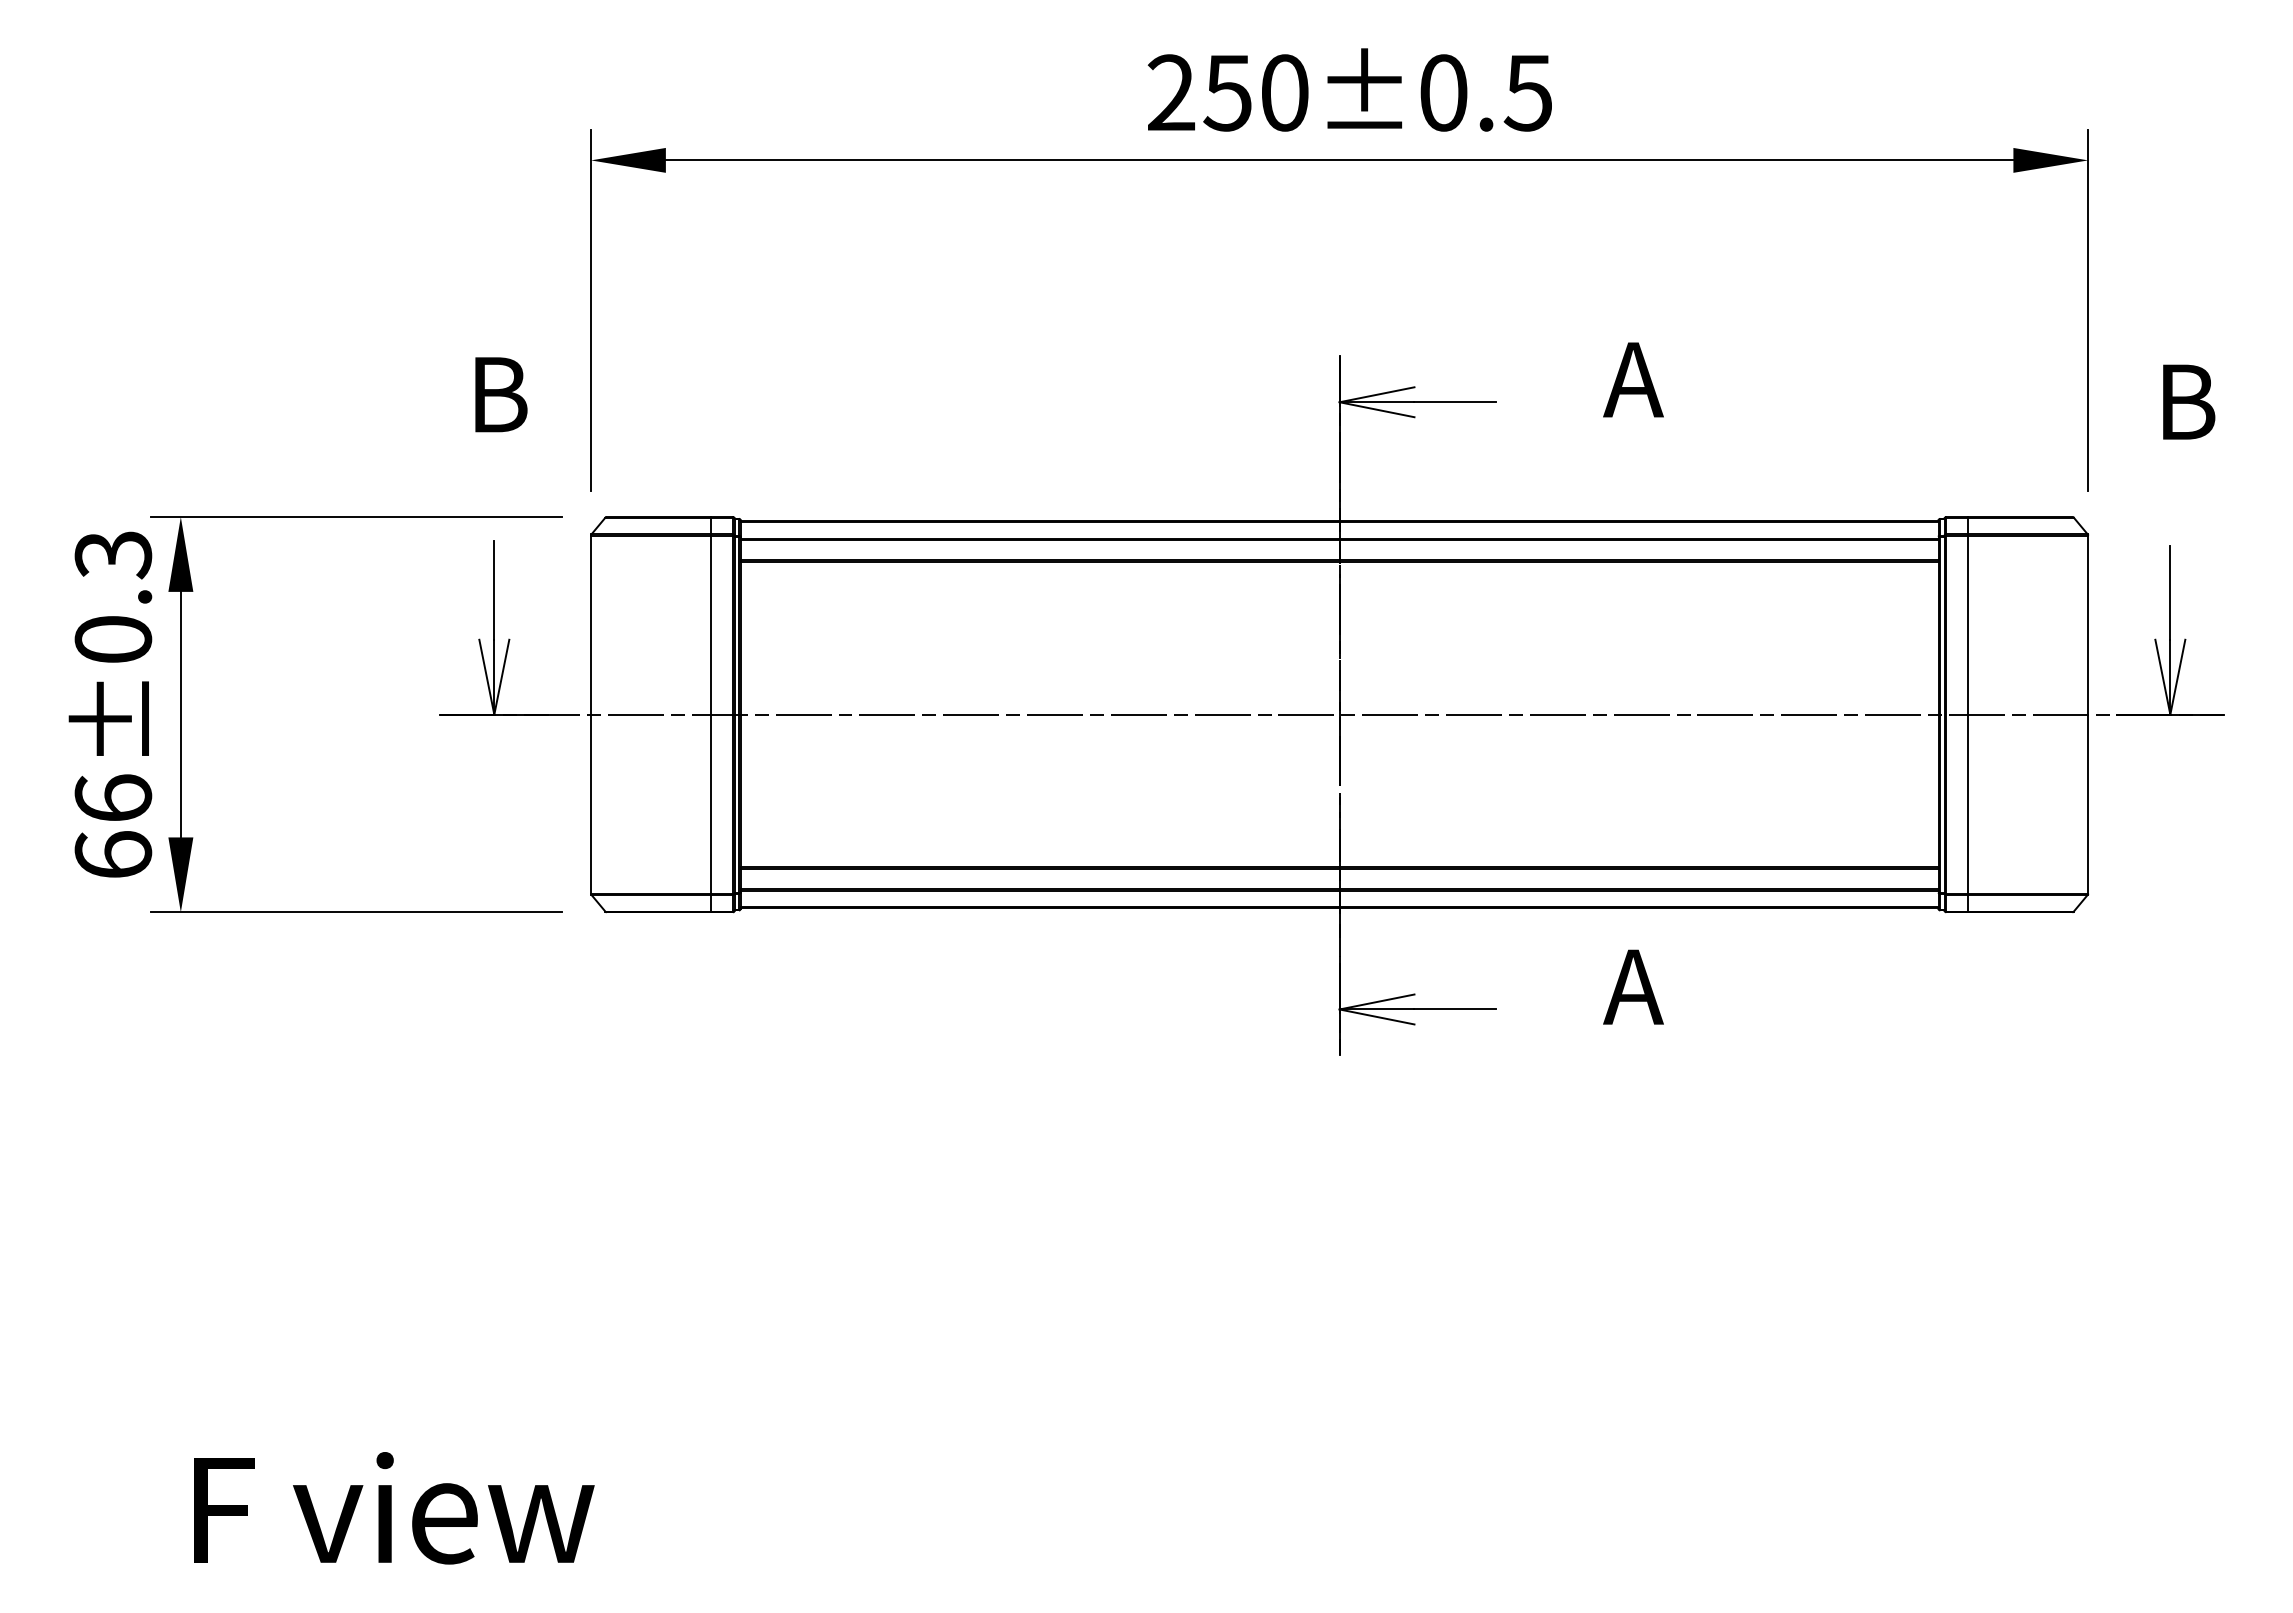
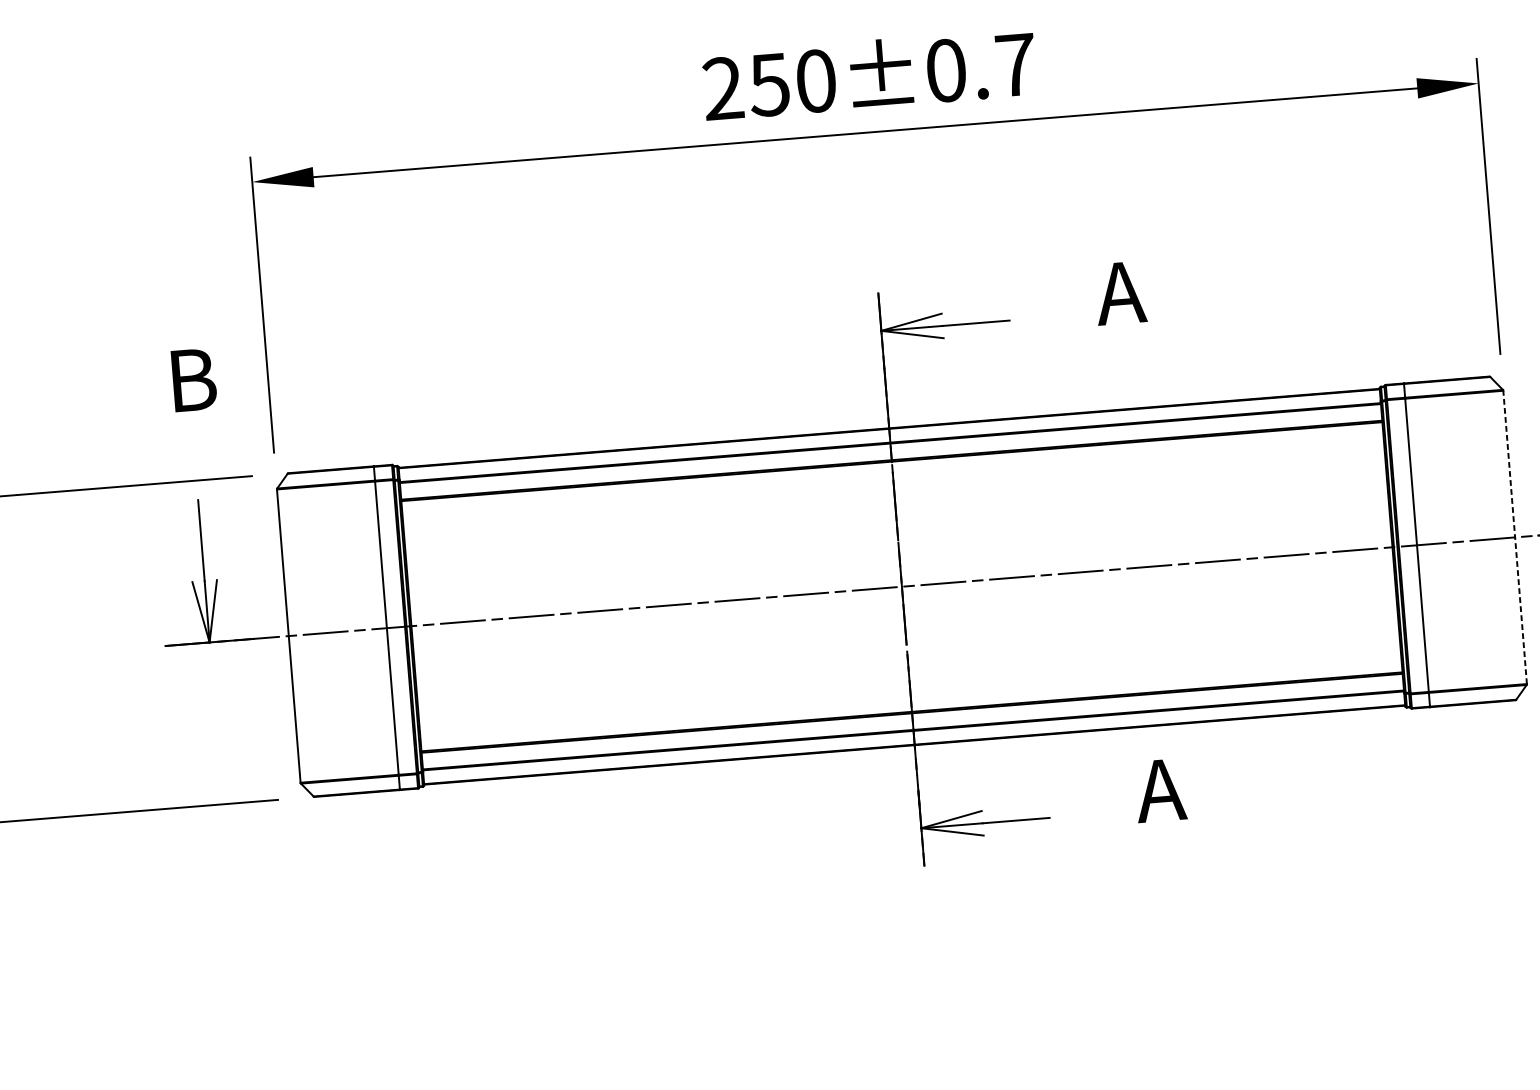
text: (1527, 93) -> (1014, 65), 250±0.5 -> 250±0.7
line: (2088, 714) -> (1515, 537), solid -> dashed

